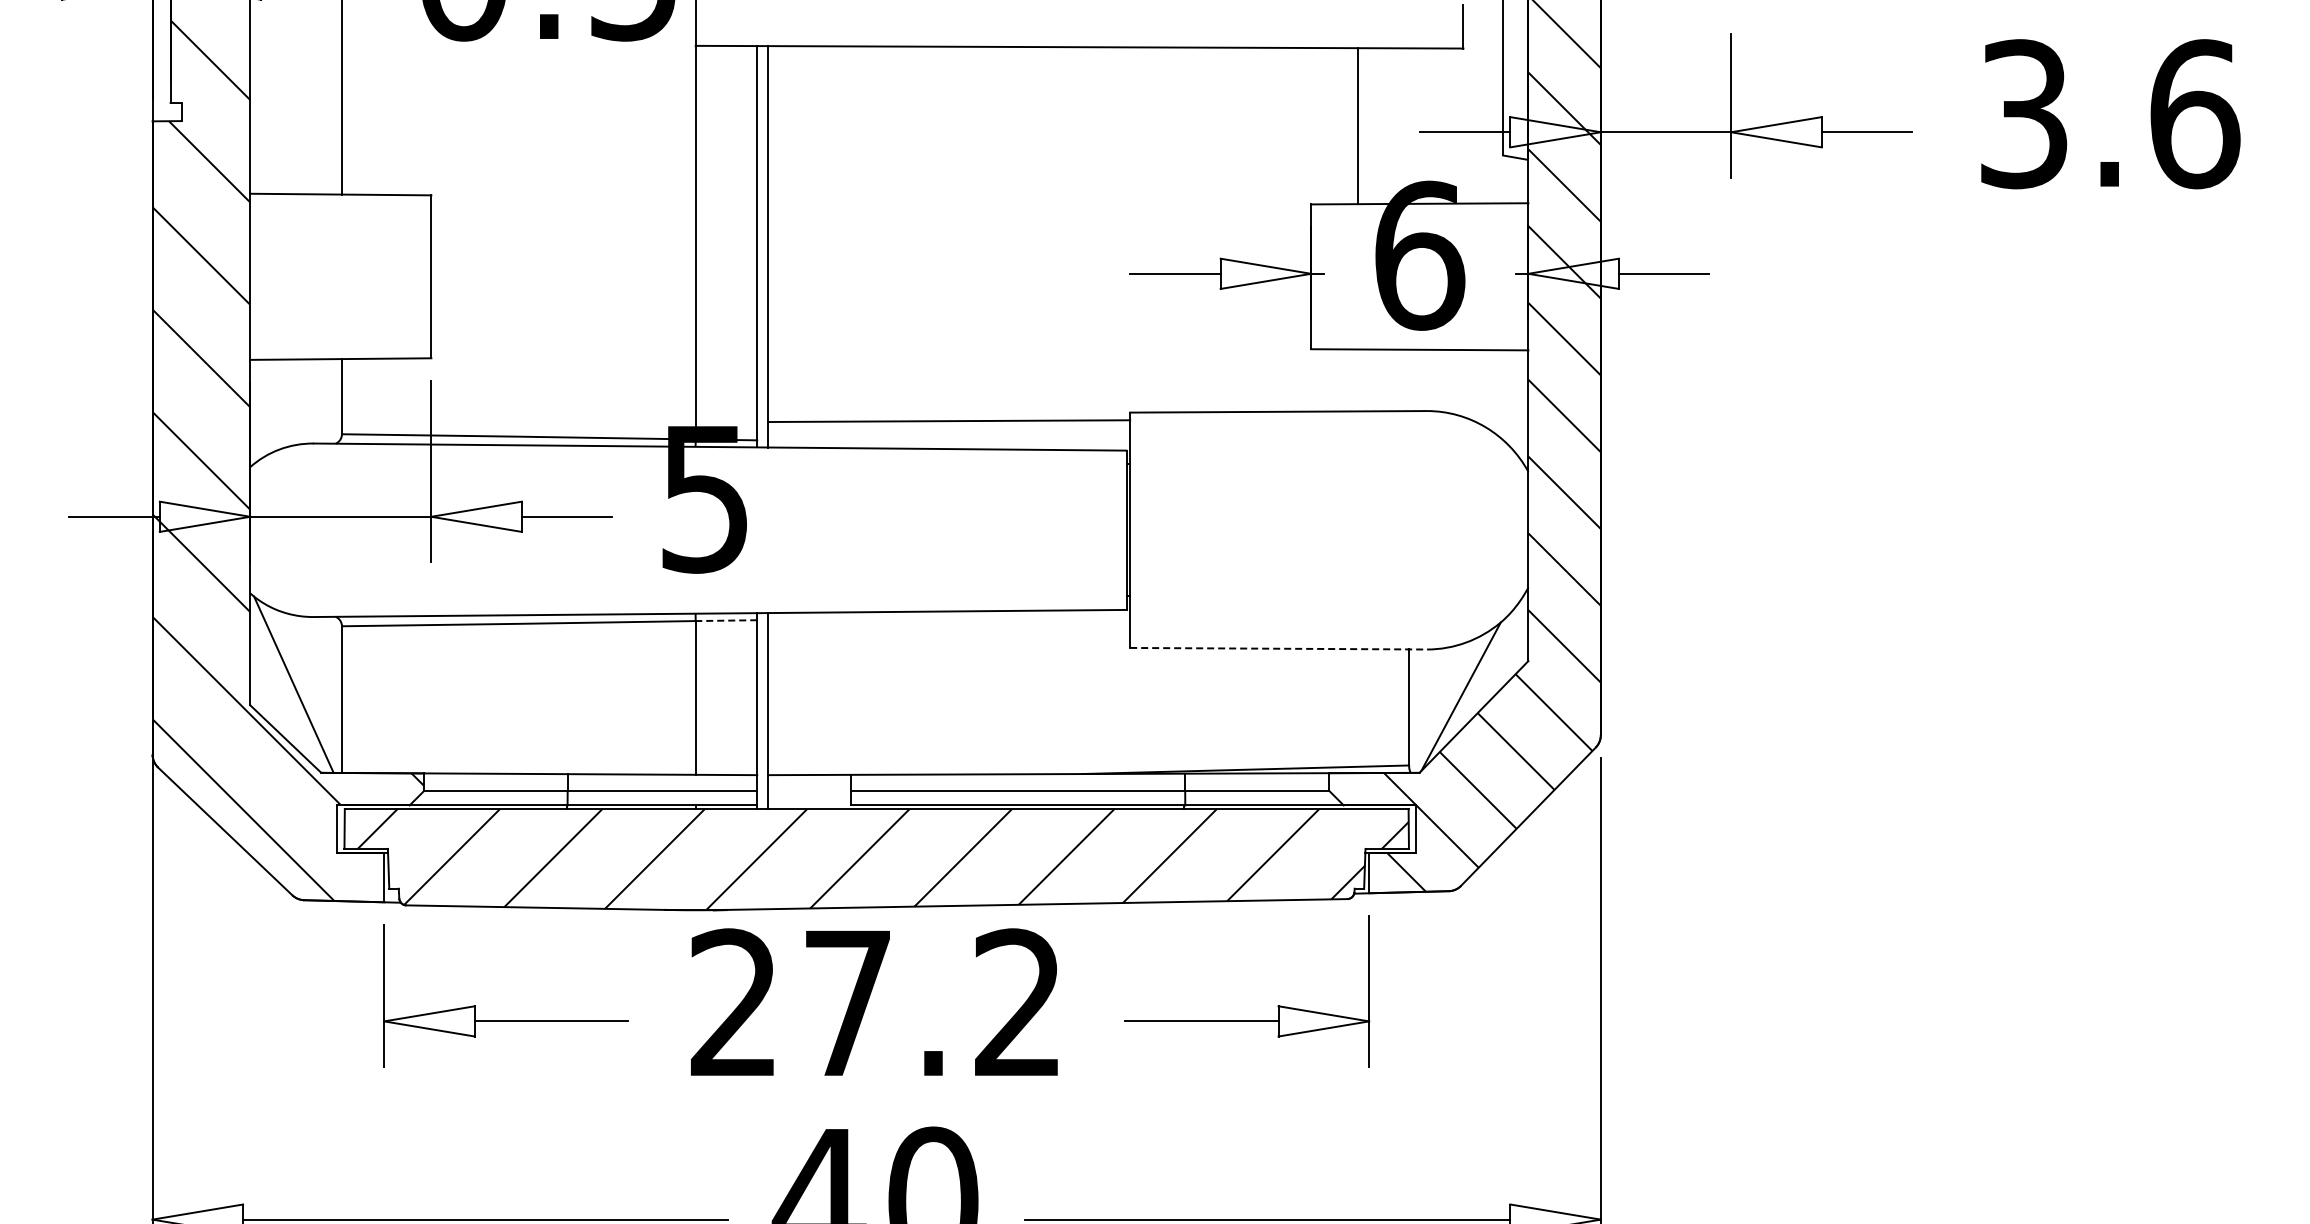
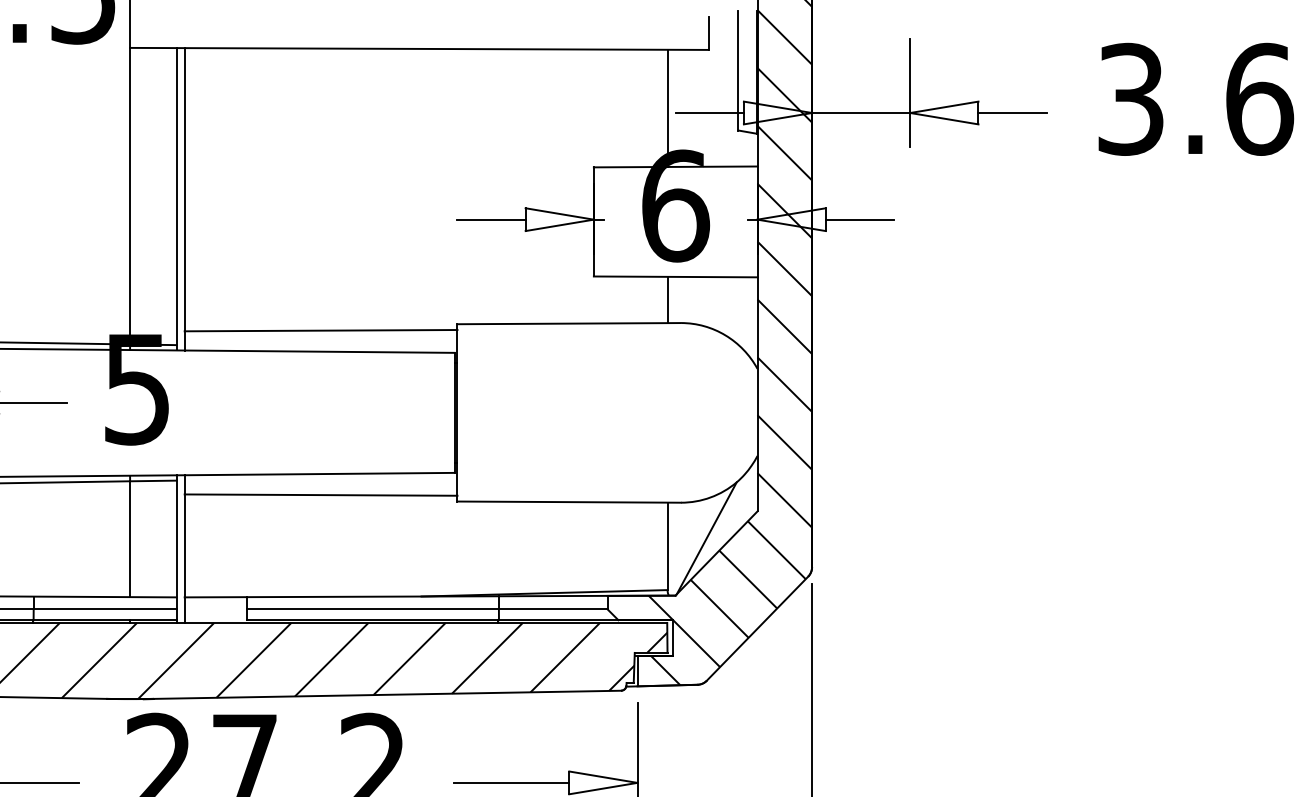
line: (1358, 125) -> (667, 107), moved
line: (1409, 380) -> (667, 300), added
line: (726, 620) -> (153, 480), dashed -> solid
line: (949, 639) -> (321, 495), added
line: (1278, 648) -> (569, 501), dashed -> solid

